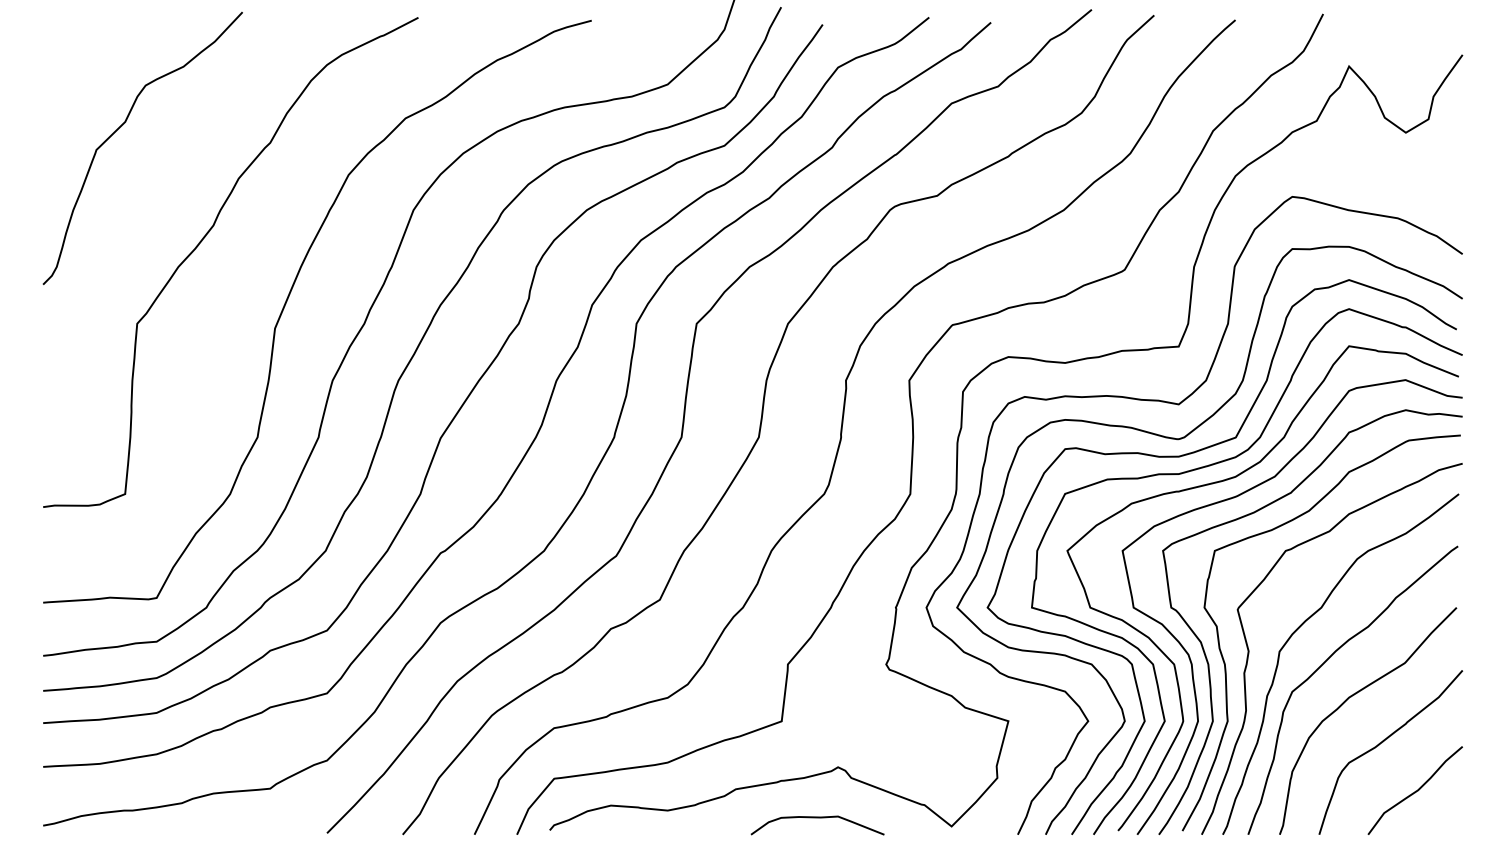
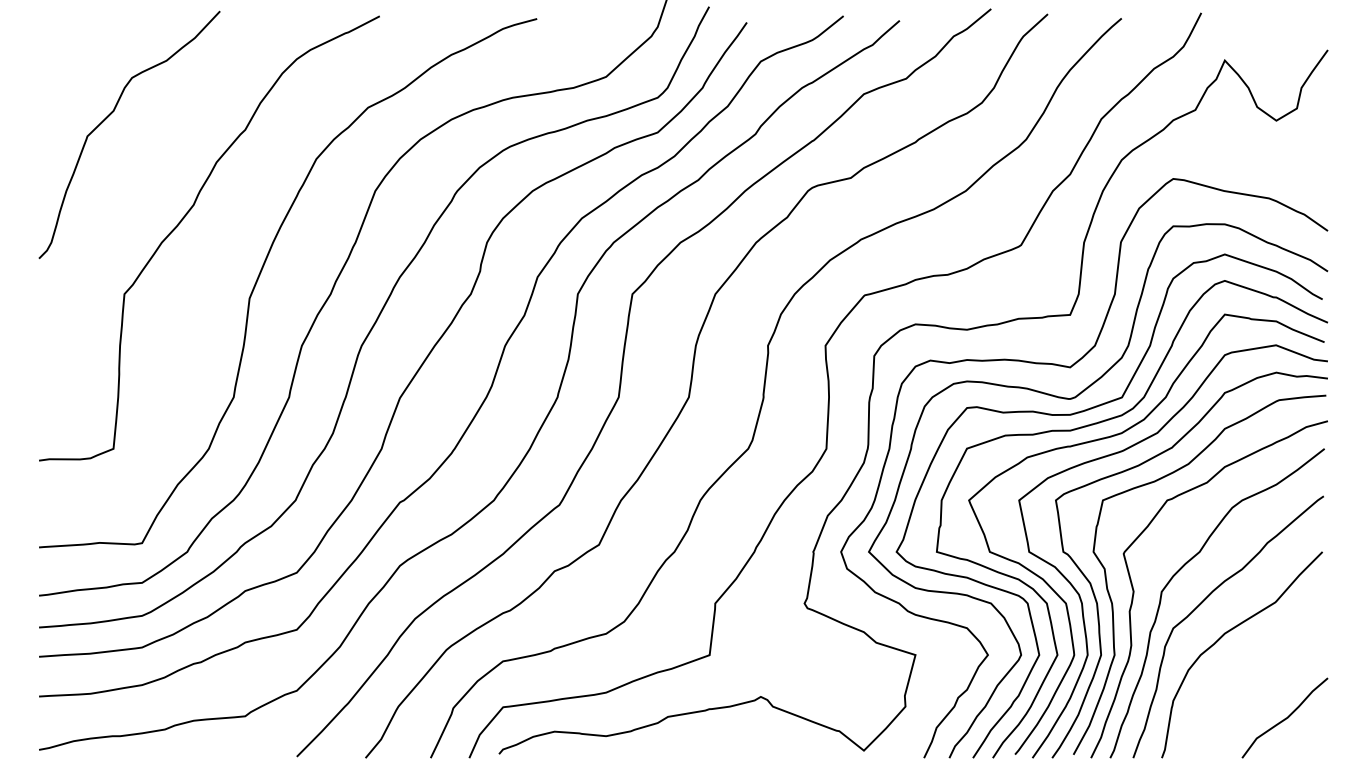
curve: (1383, 742) -> (1256, 674), removed
curve: (817, 818) -> (742, 743), removed

